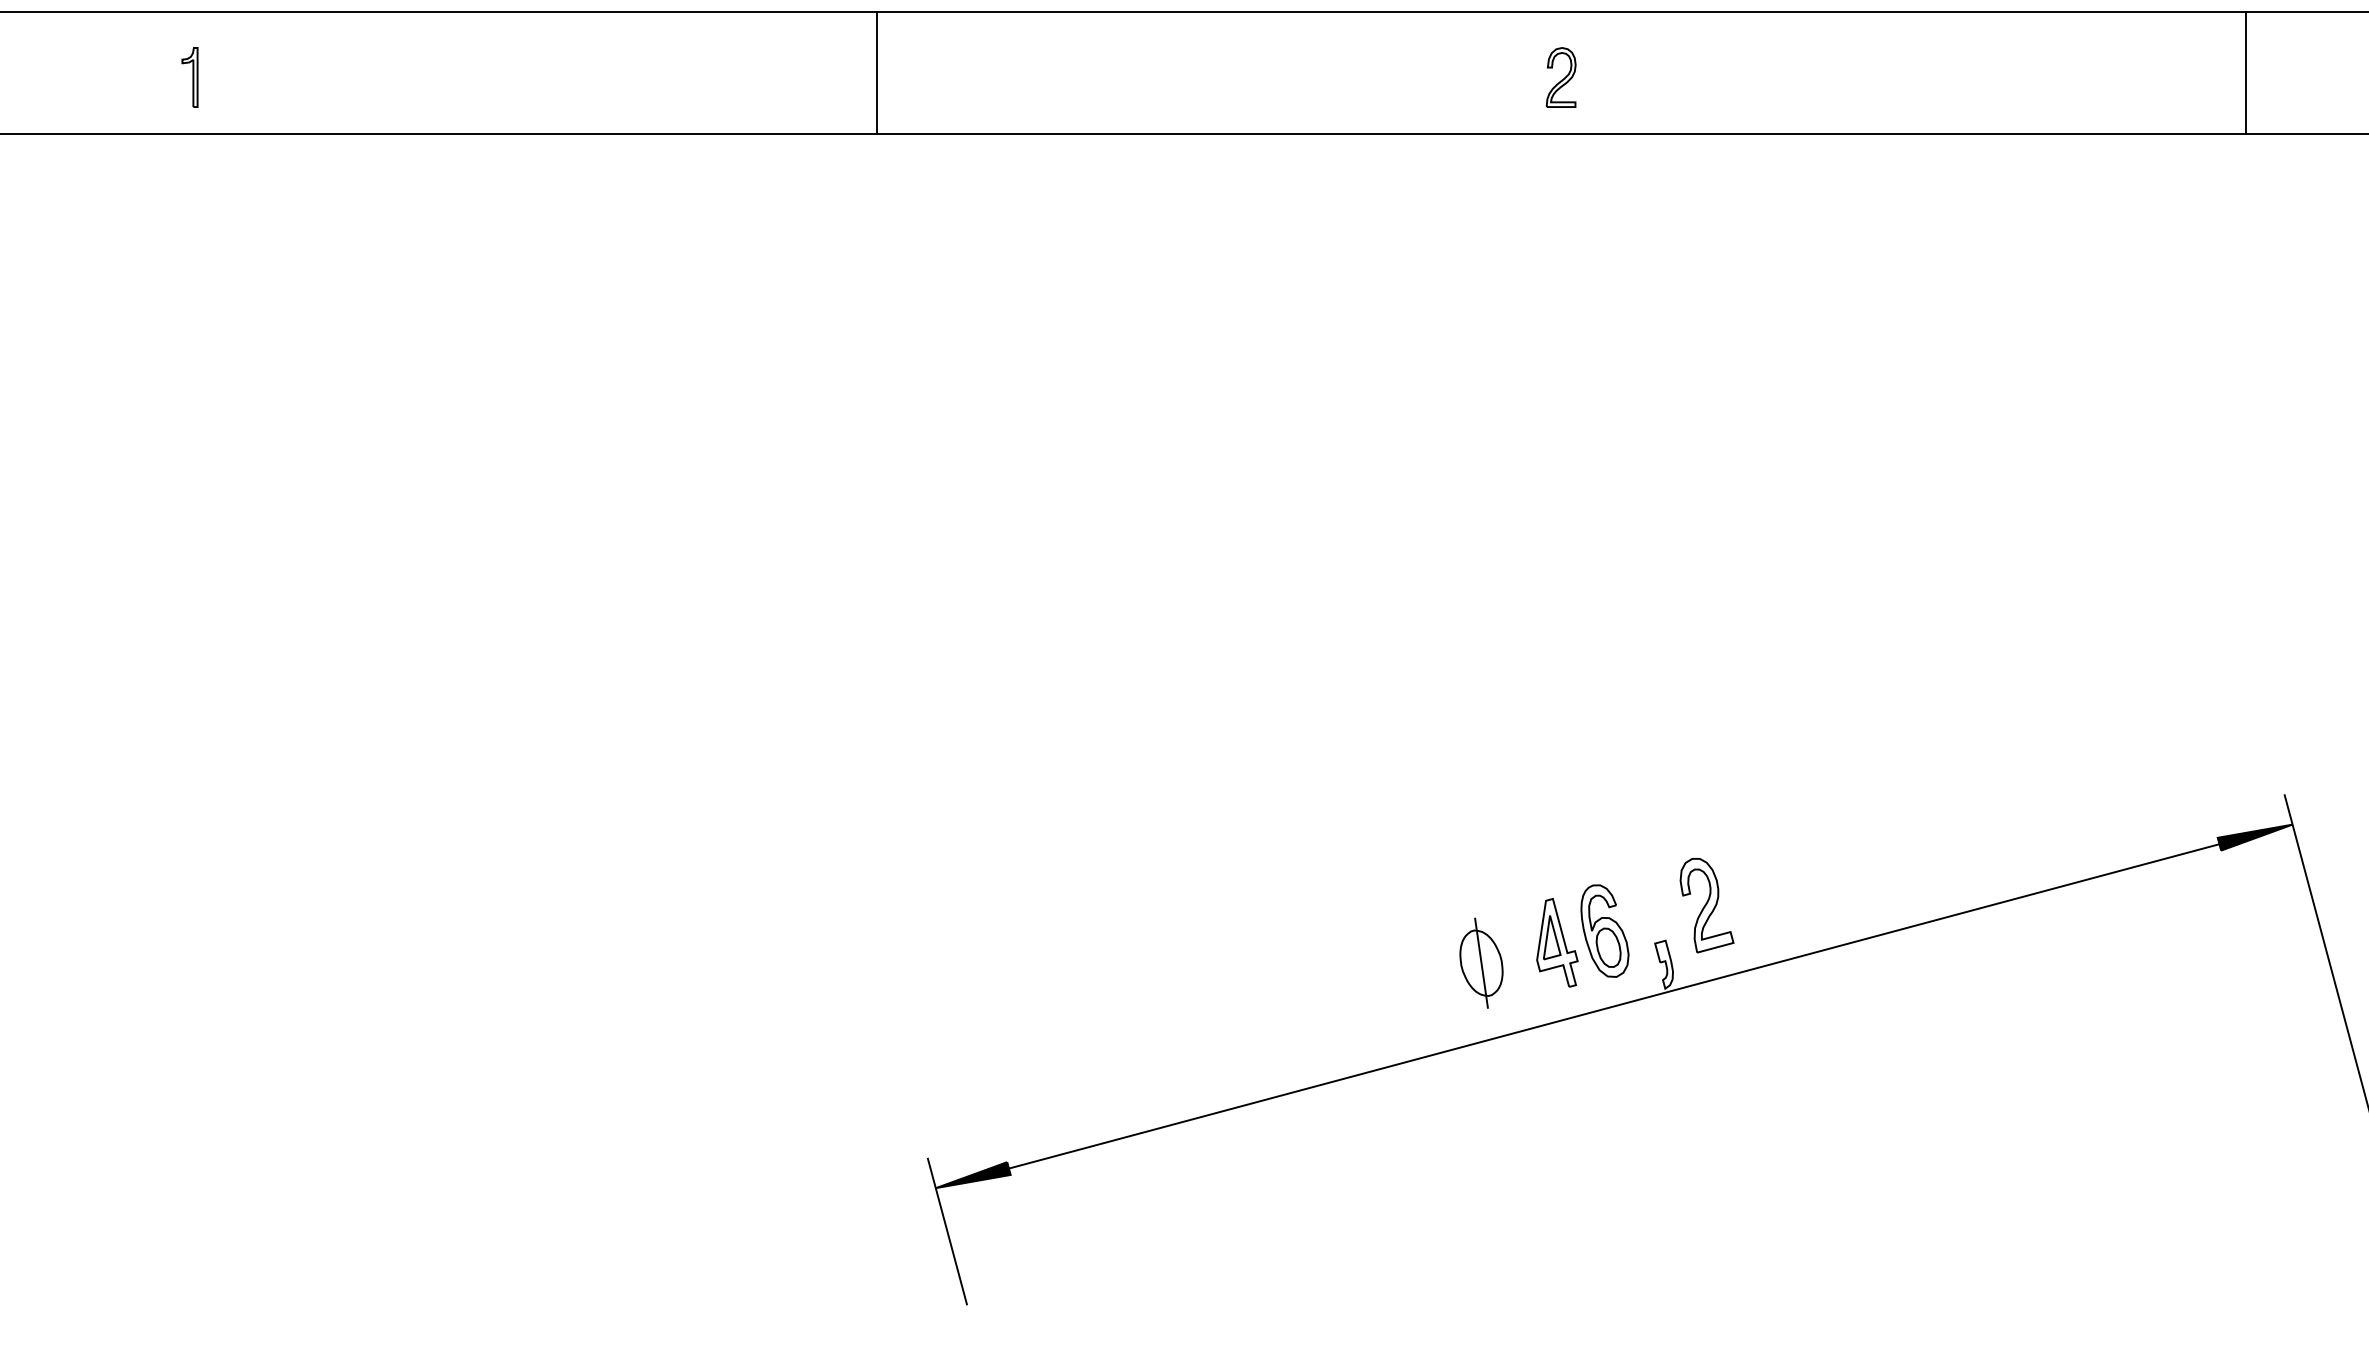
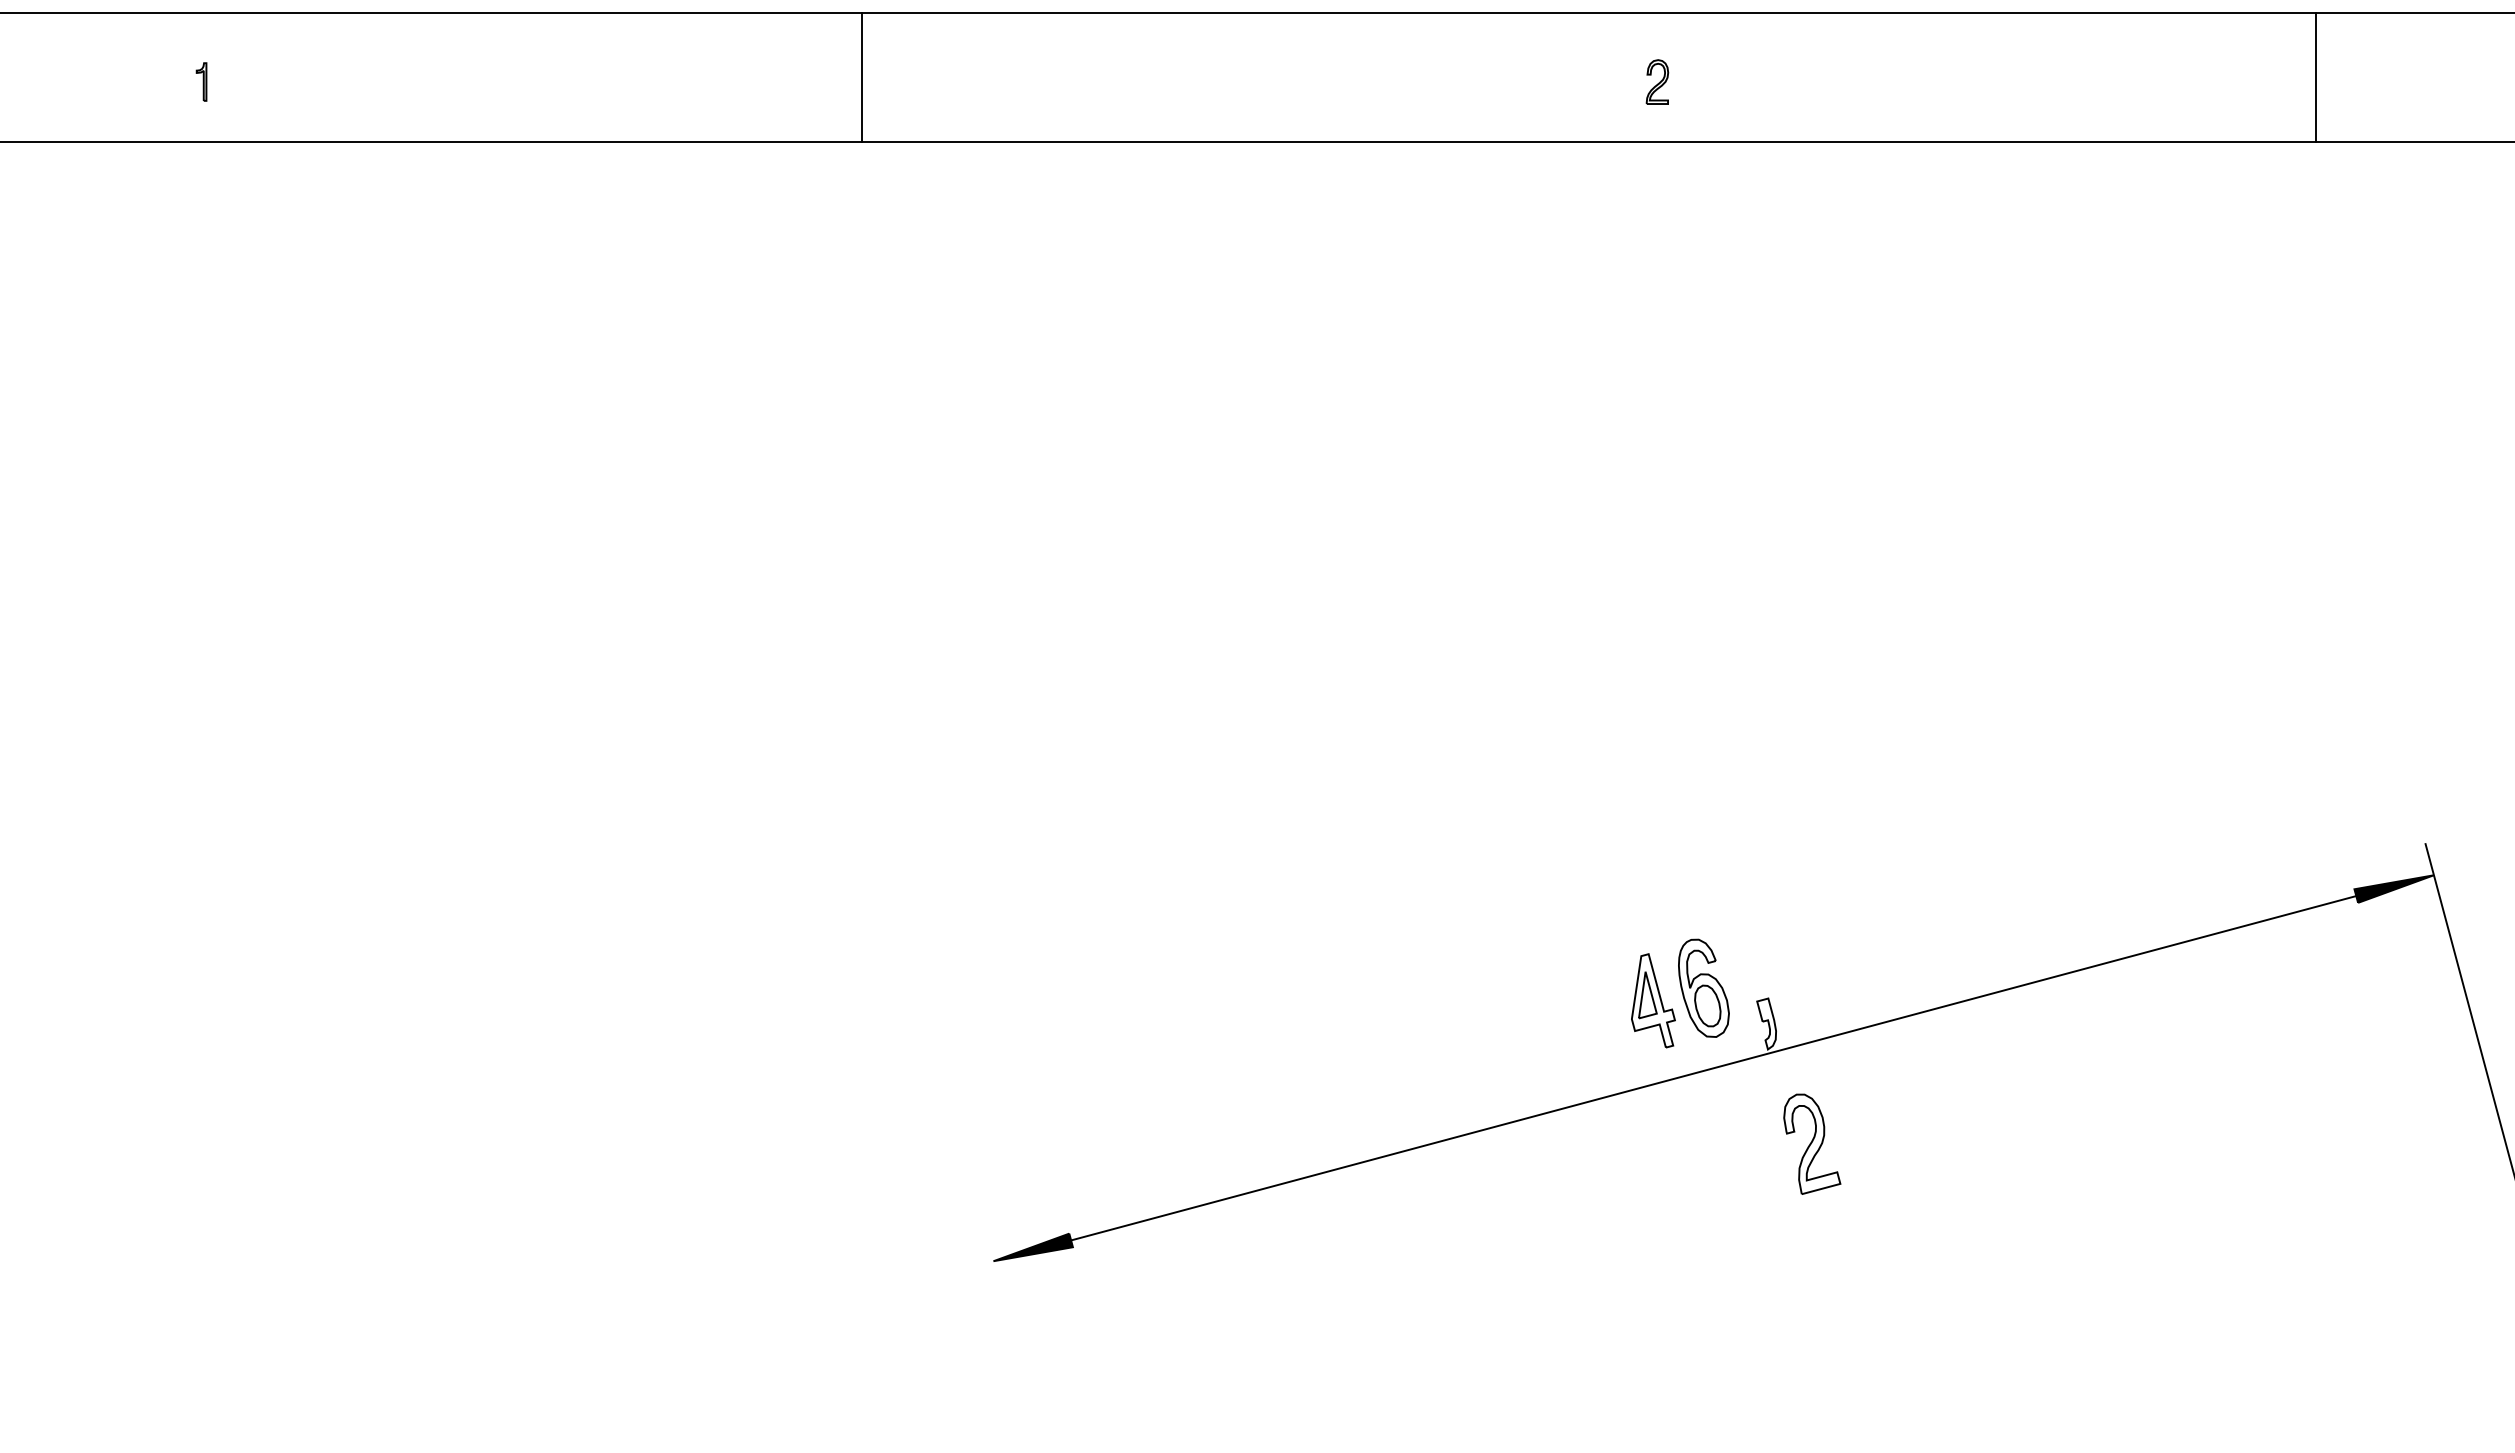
line: (877, 72) -> (862, 76), moved
line: (2245, 72) -> (2315, 76), moved
part: (189, 76) -> (201, 81), size x0.6
part: (1561, 76) -> (1657, 81), size x0.7
part: (1707, 904) -> (1812, 1143), moved
part: (1481, 963) -> (1572, 1022), removed
line: (947, 1231) -> (1005, 1307), removed

